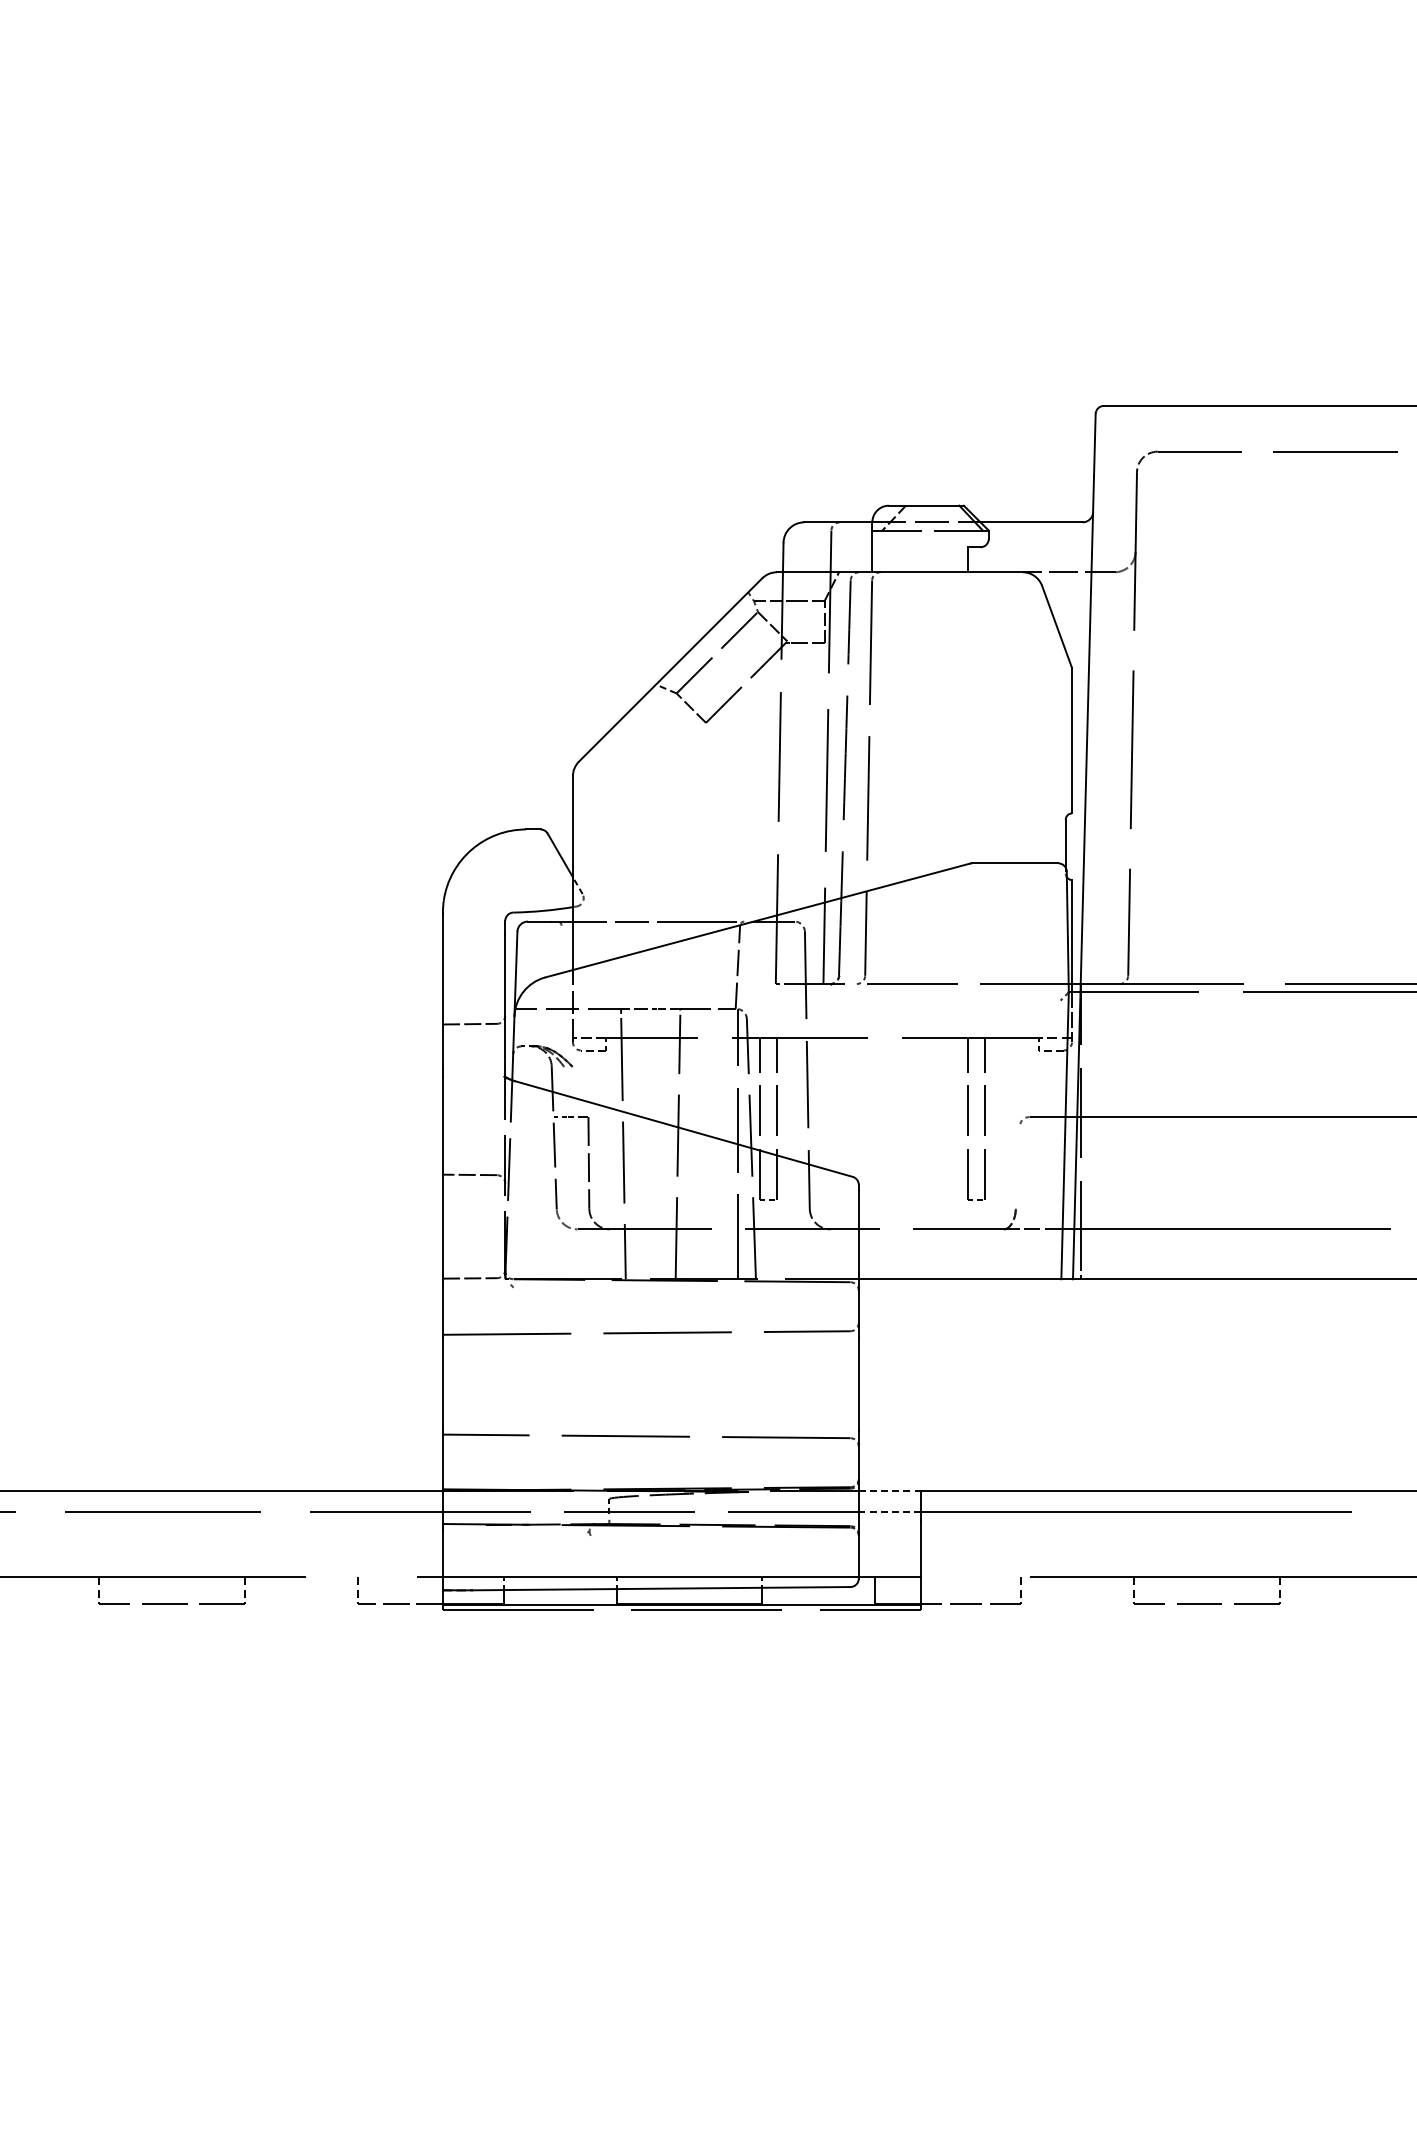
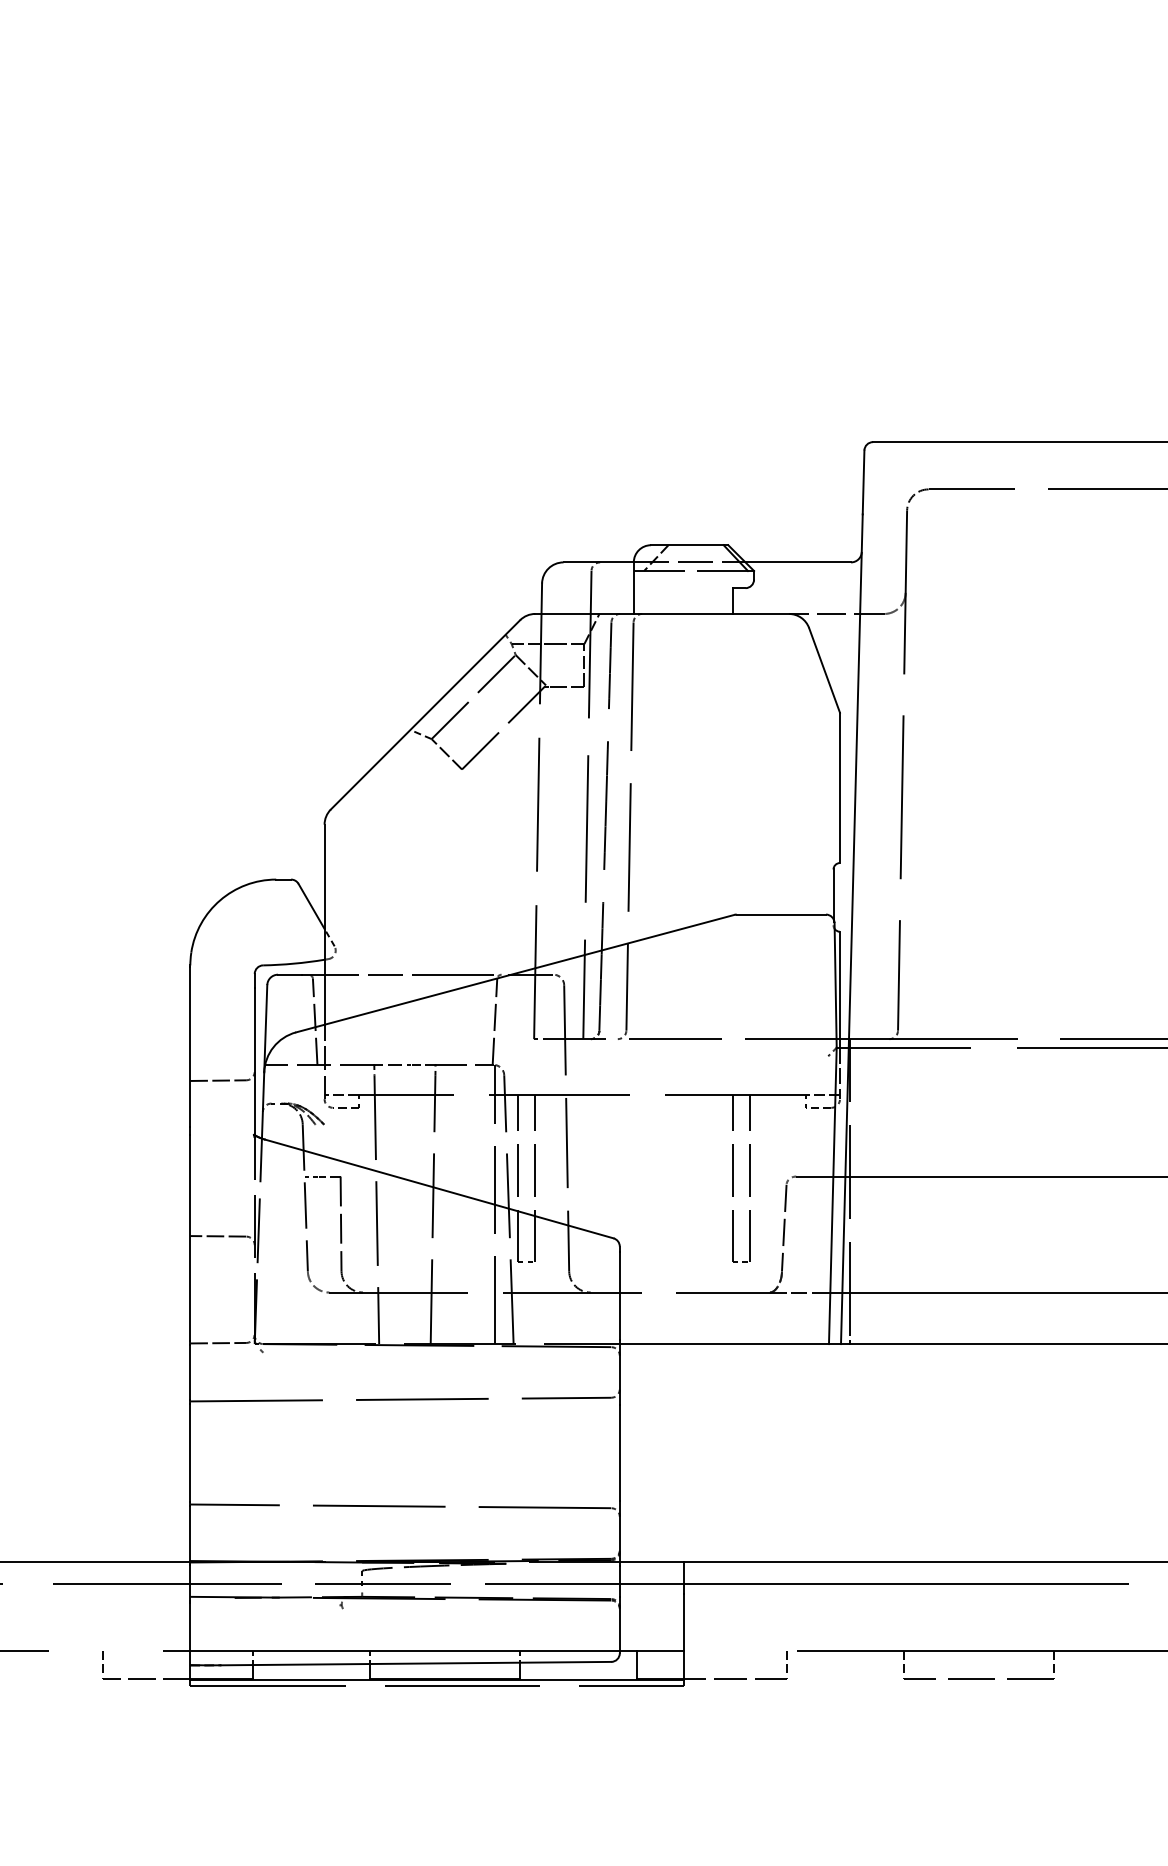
line: (563, 966) -> (314, 1021), added
line: (1017, 1166) -> (783, 1227), added
line: (890, 1490) -> (652, 1562), dashed -> solid
line: (889, 1511) -> (651, 1583), dashed -> solid

